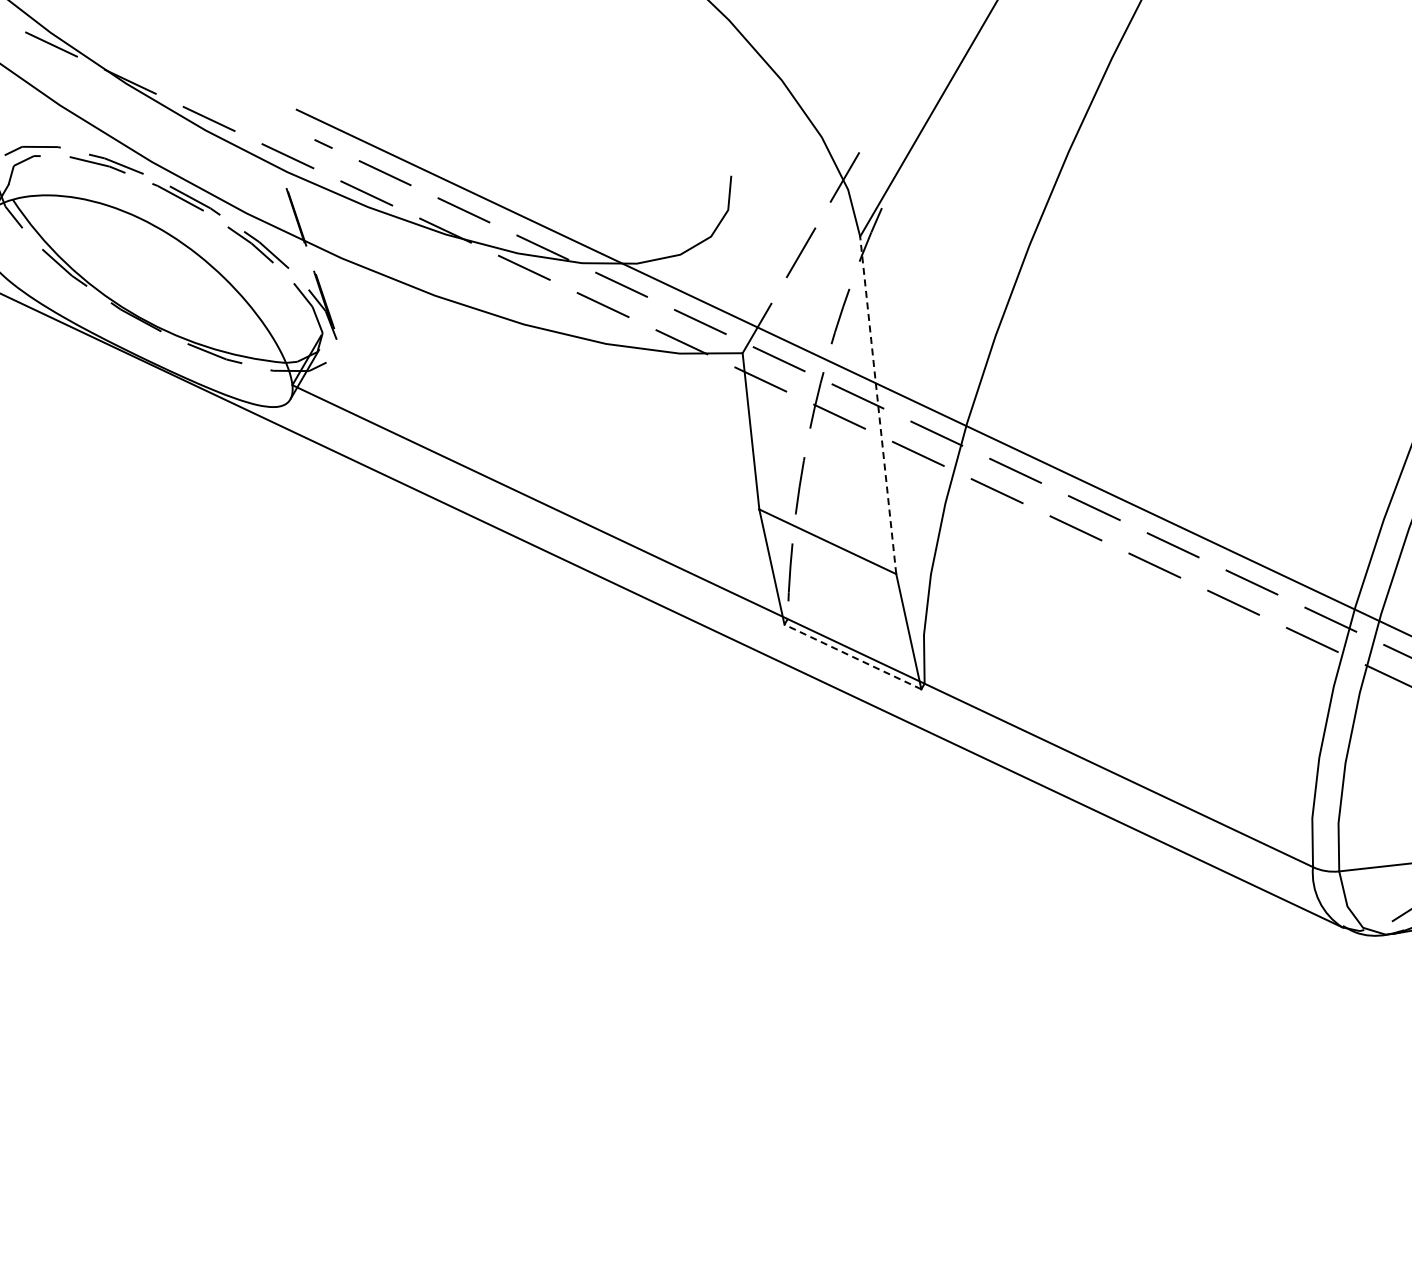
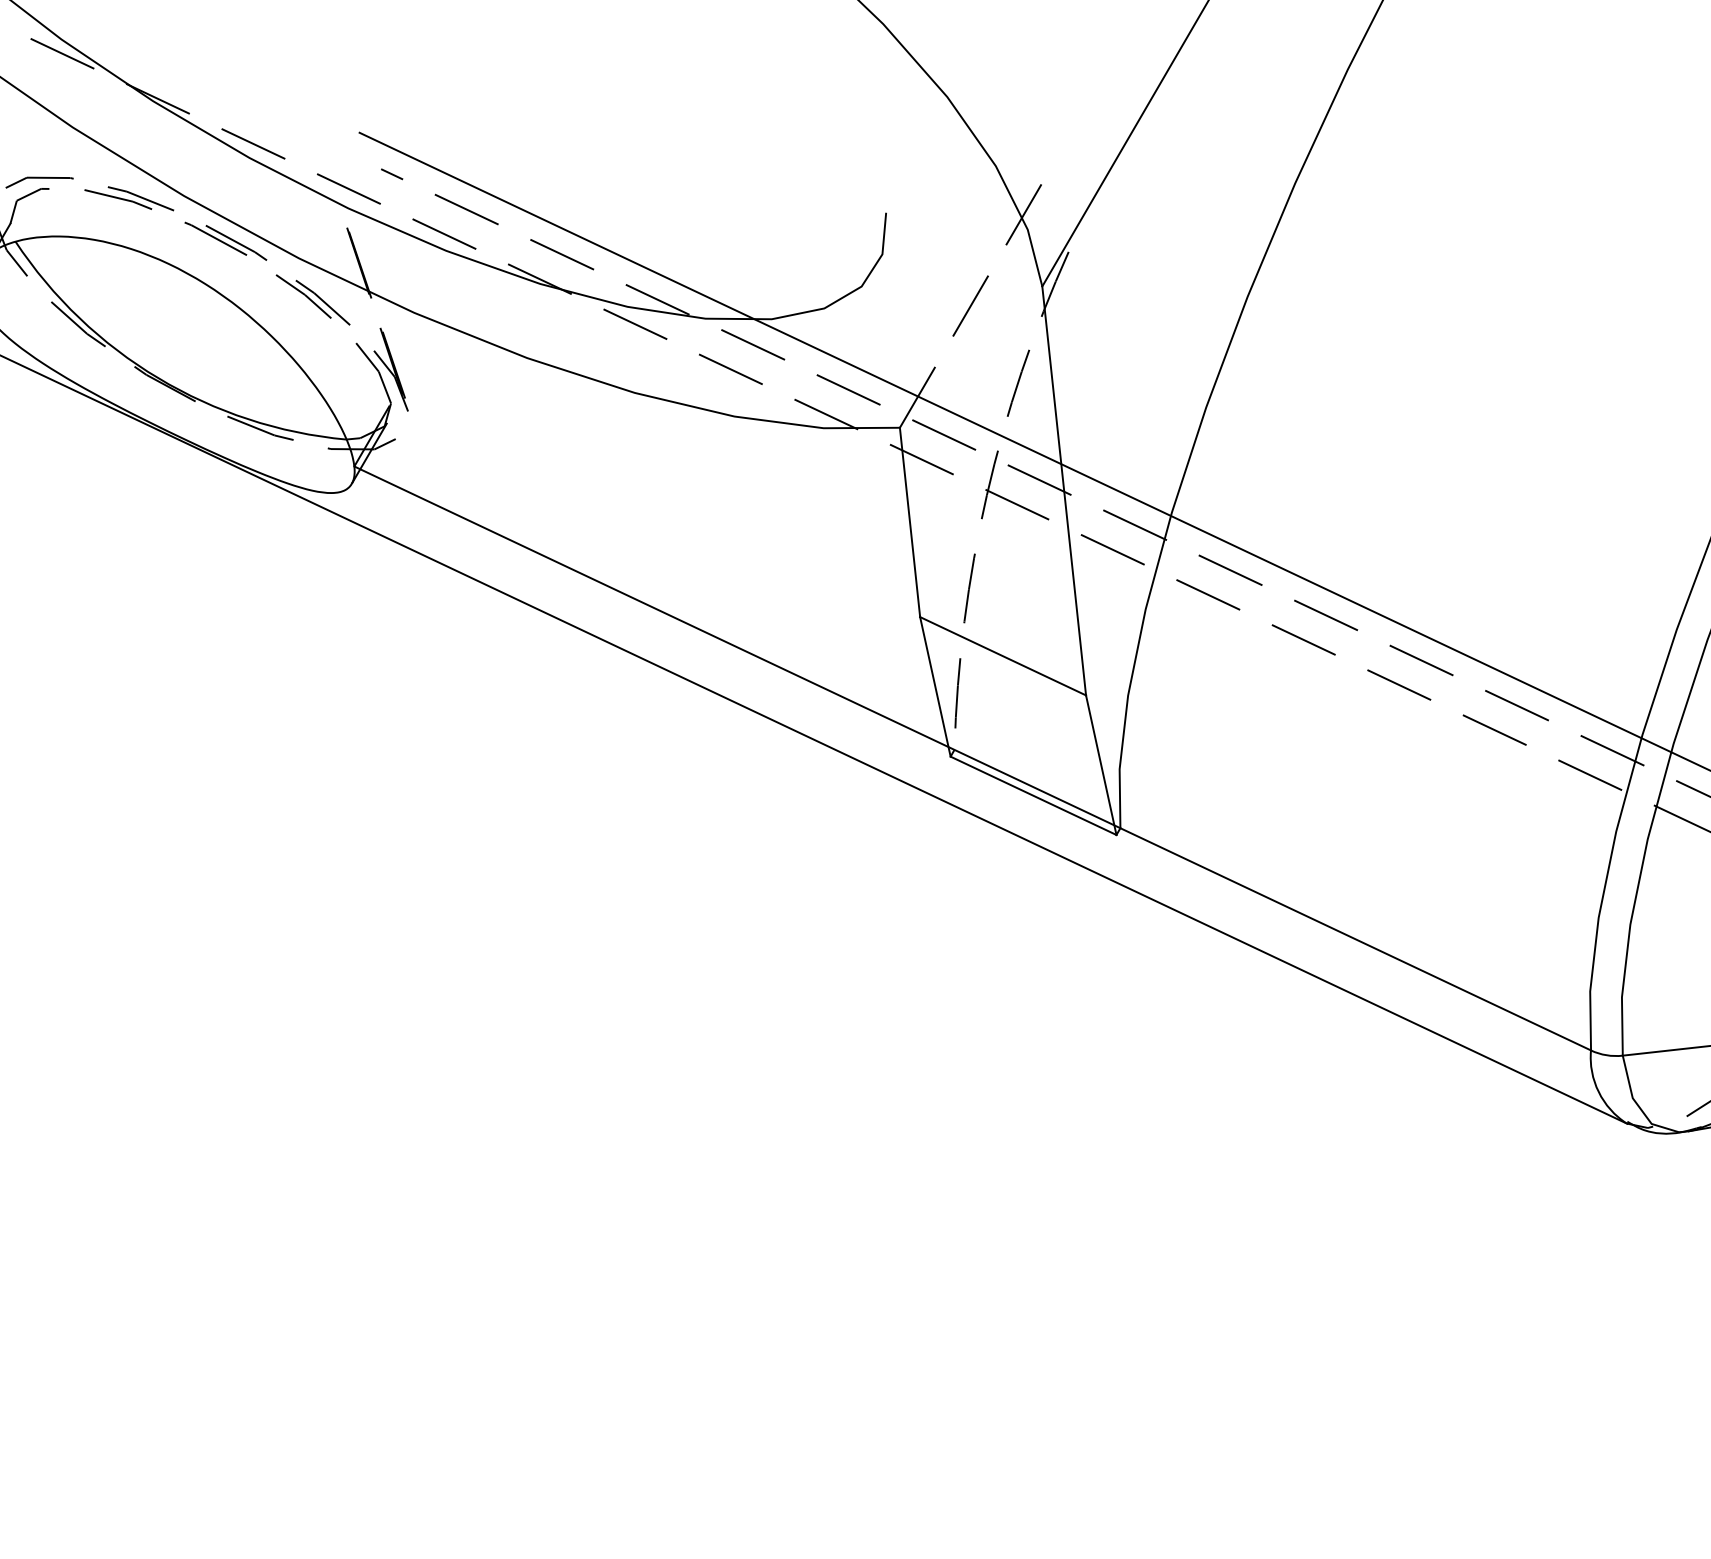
line: (878, 405) -> (1064, 491), dashed -> solid
line: (852, 656) -> (1033, 795), dashed -> solid

